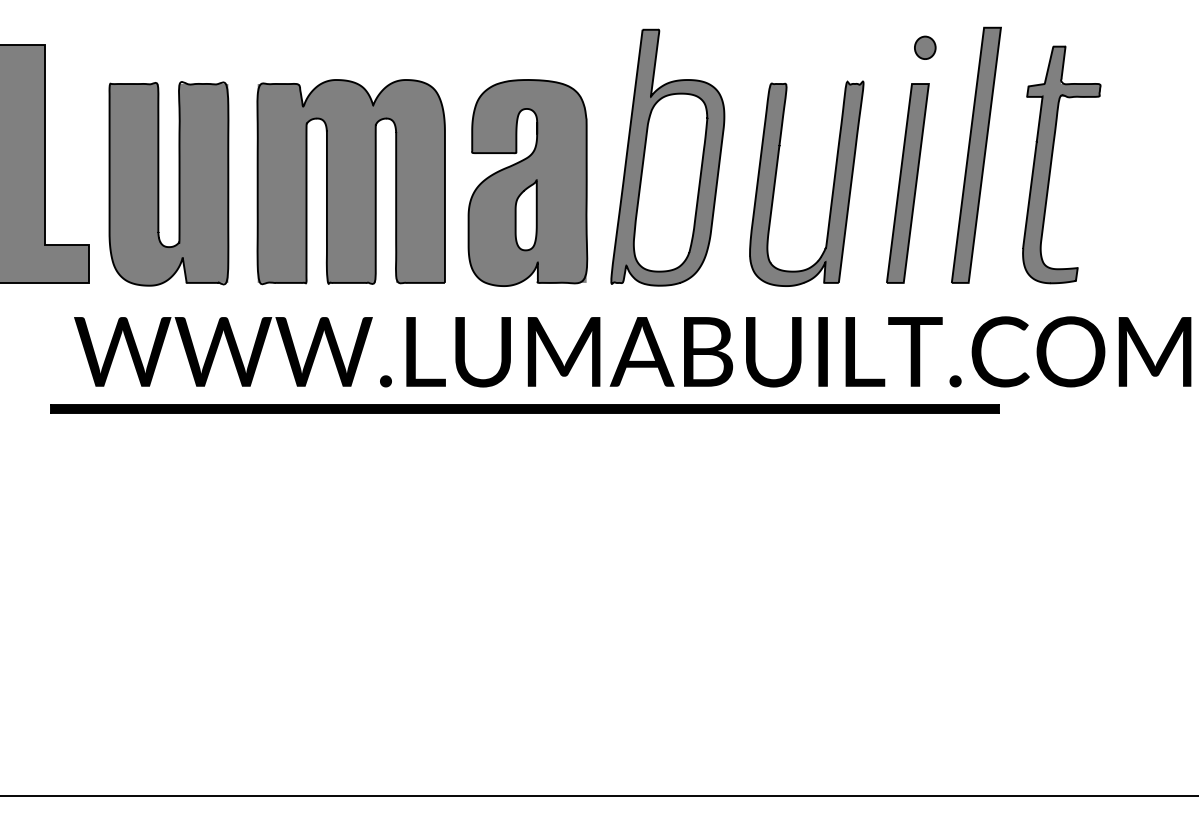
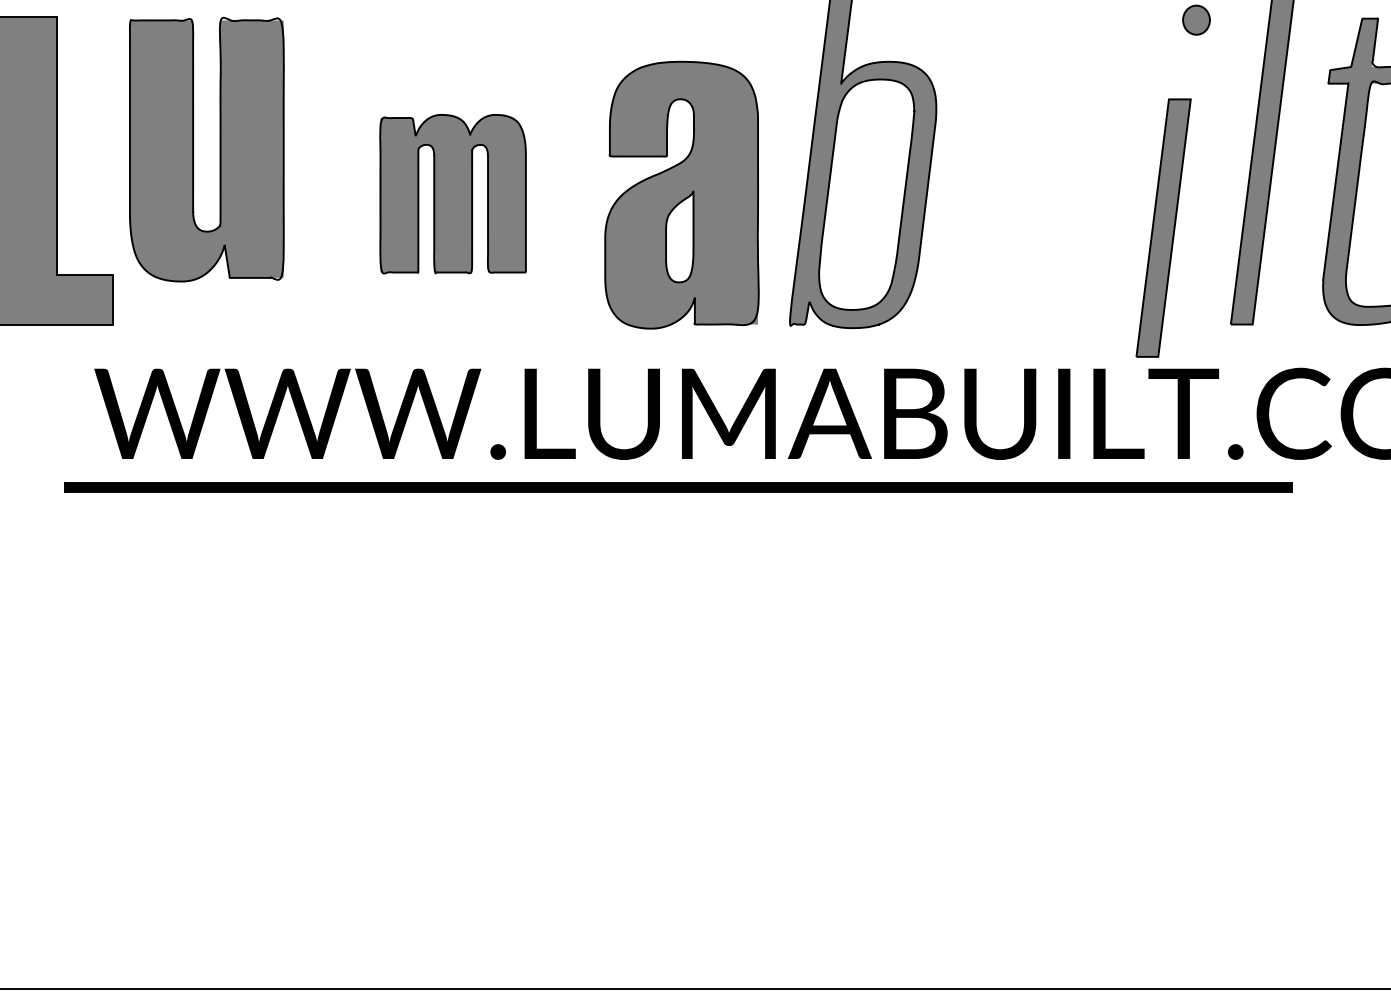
part: (350, 182) -> (452, 194), size x0.6
part: (159, 183) -> (194, 149), moved
part: (907, 183) -> (1163, 228), moved
part: (832, 185) -> (1076, 198), removed

